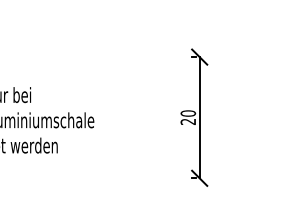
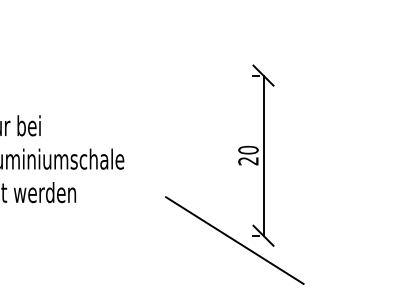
line: (177, 181) -> (234, 240), added

